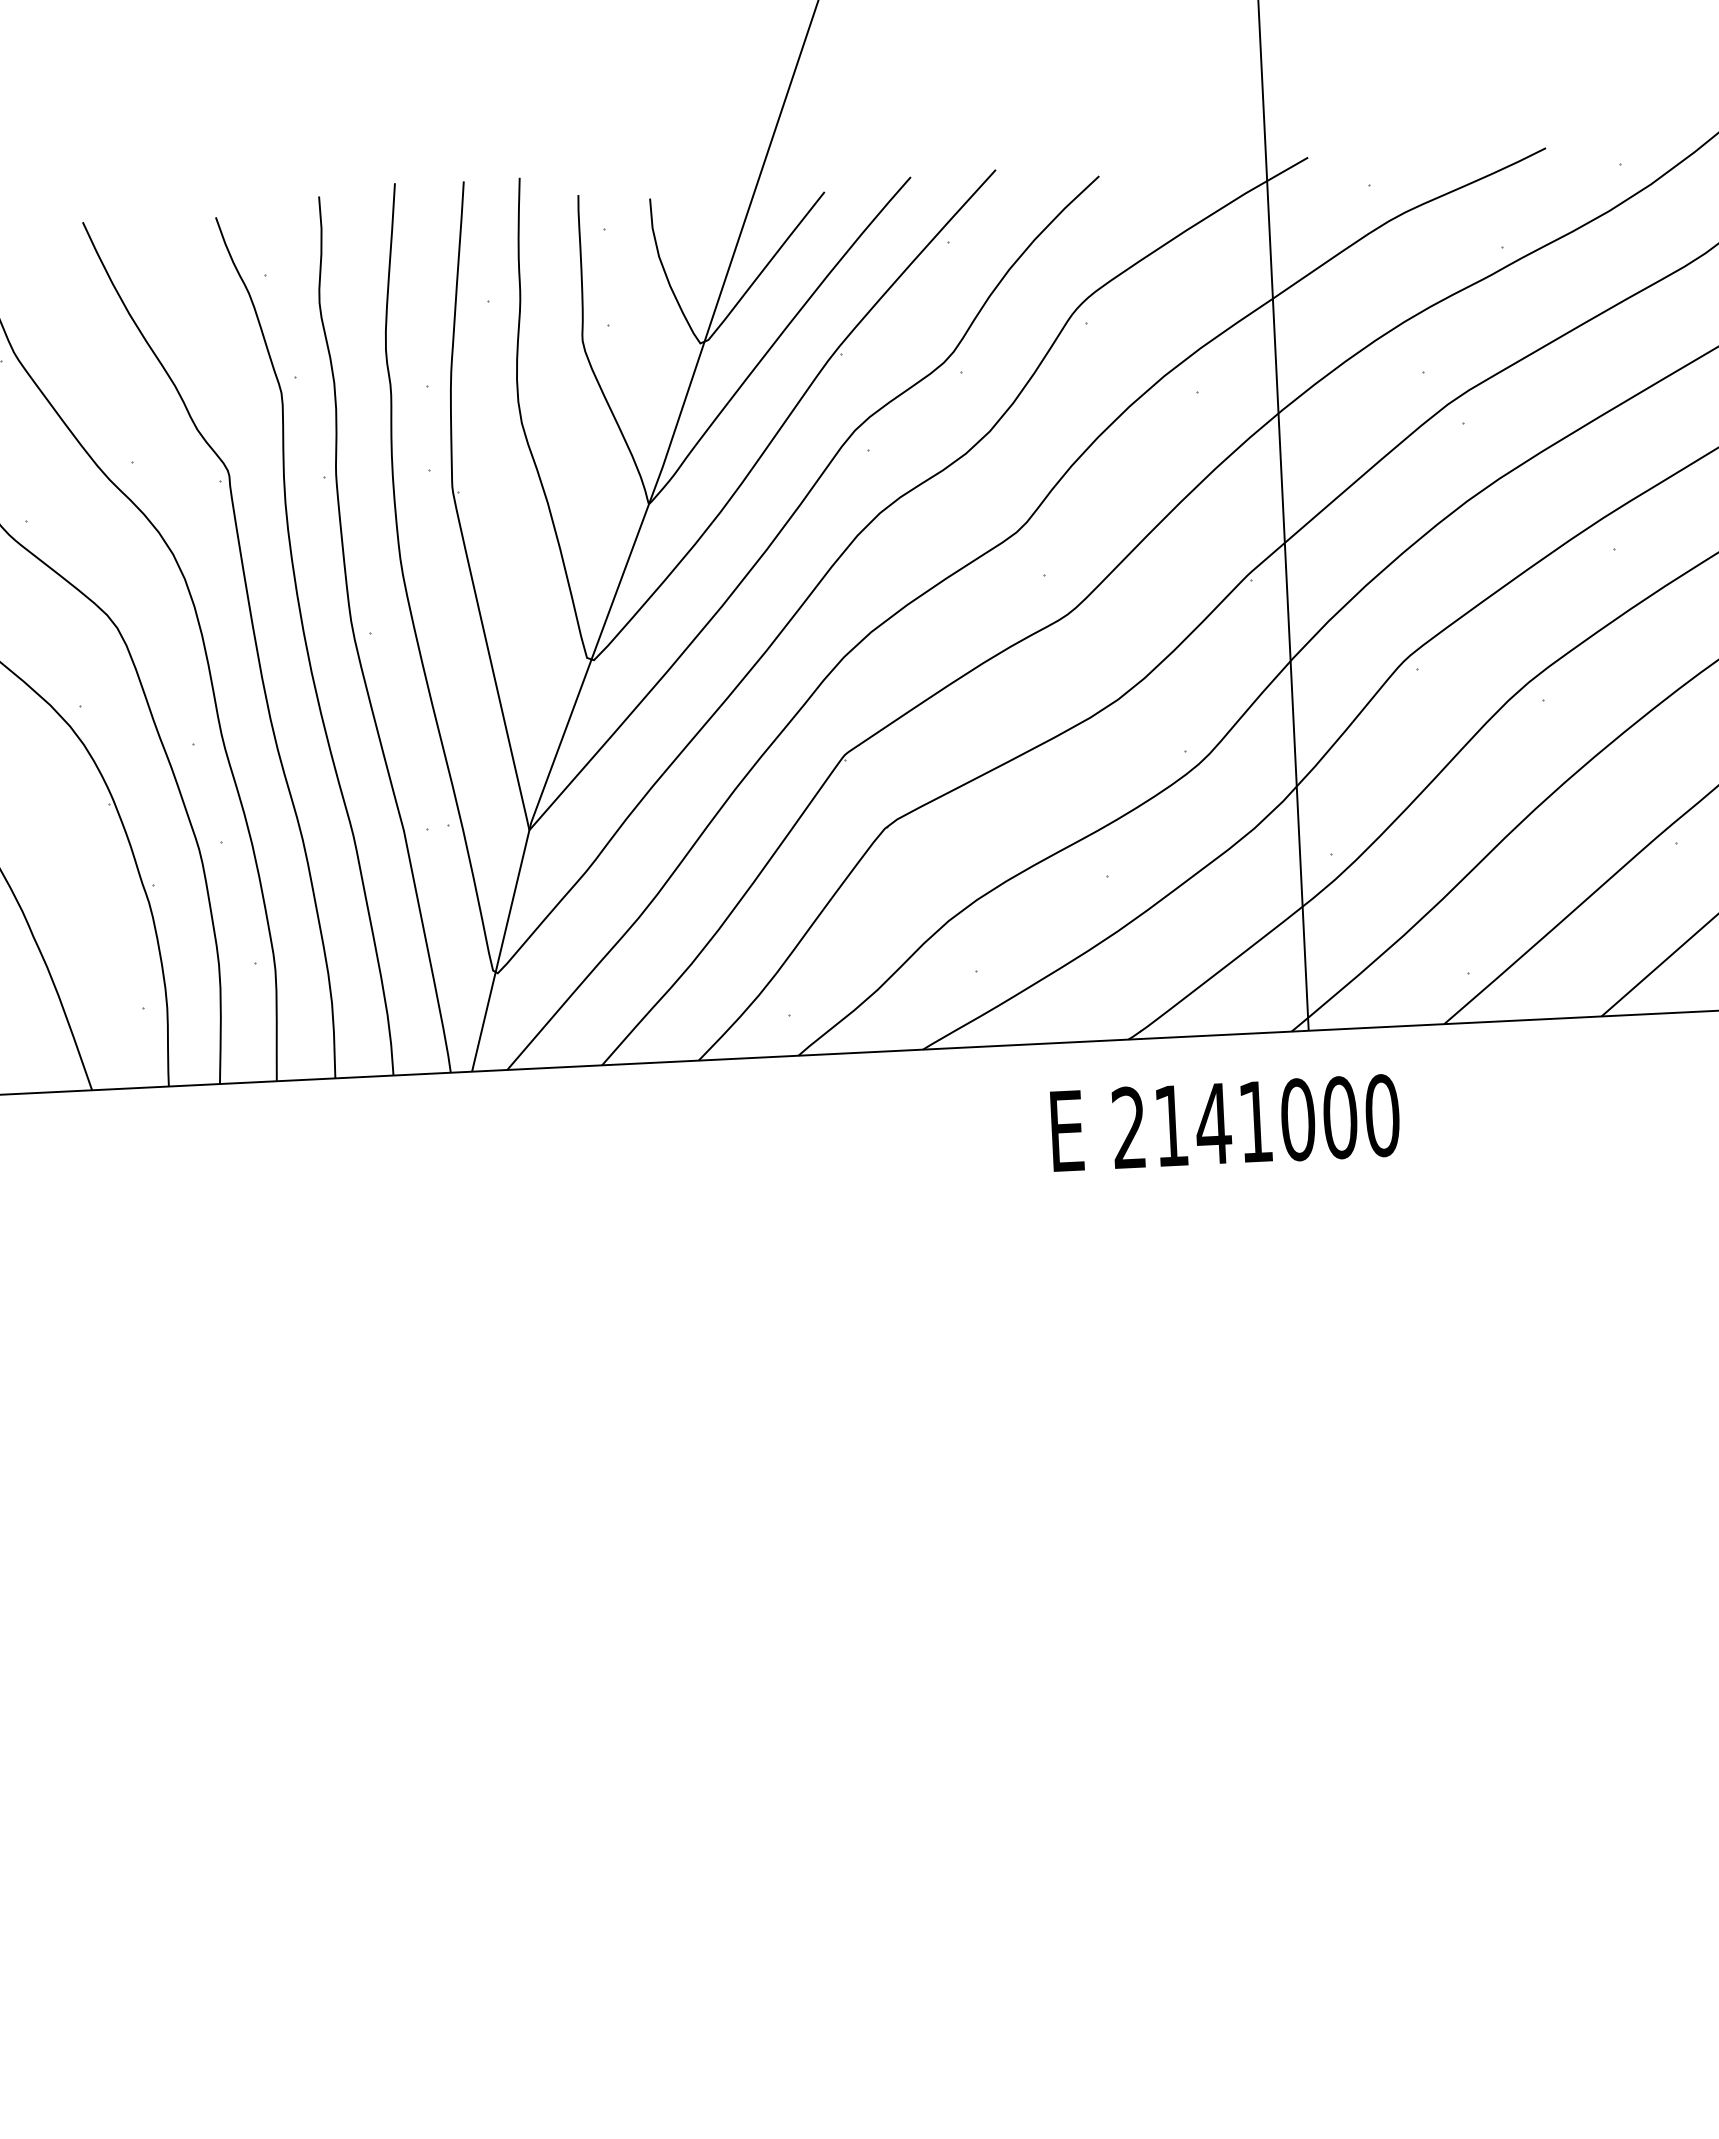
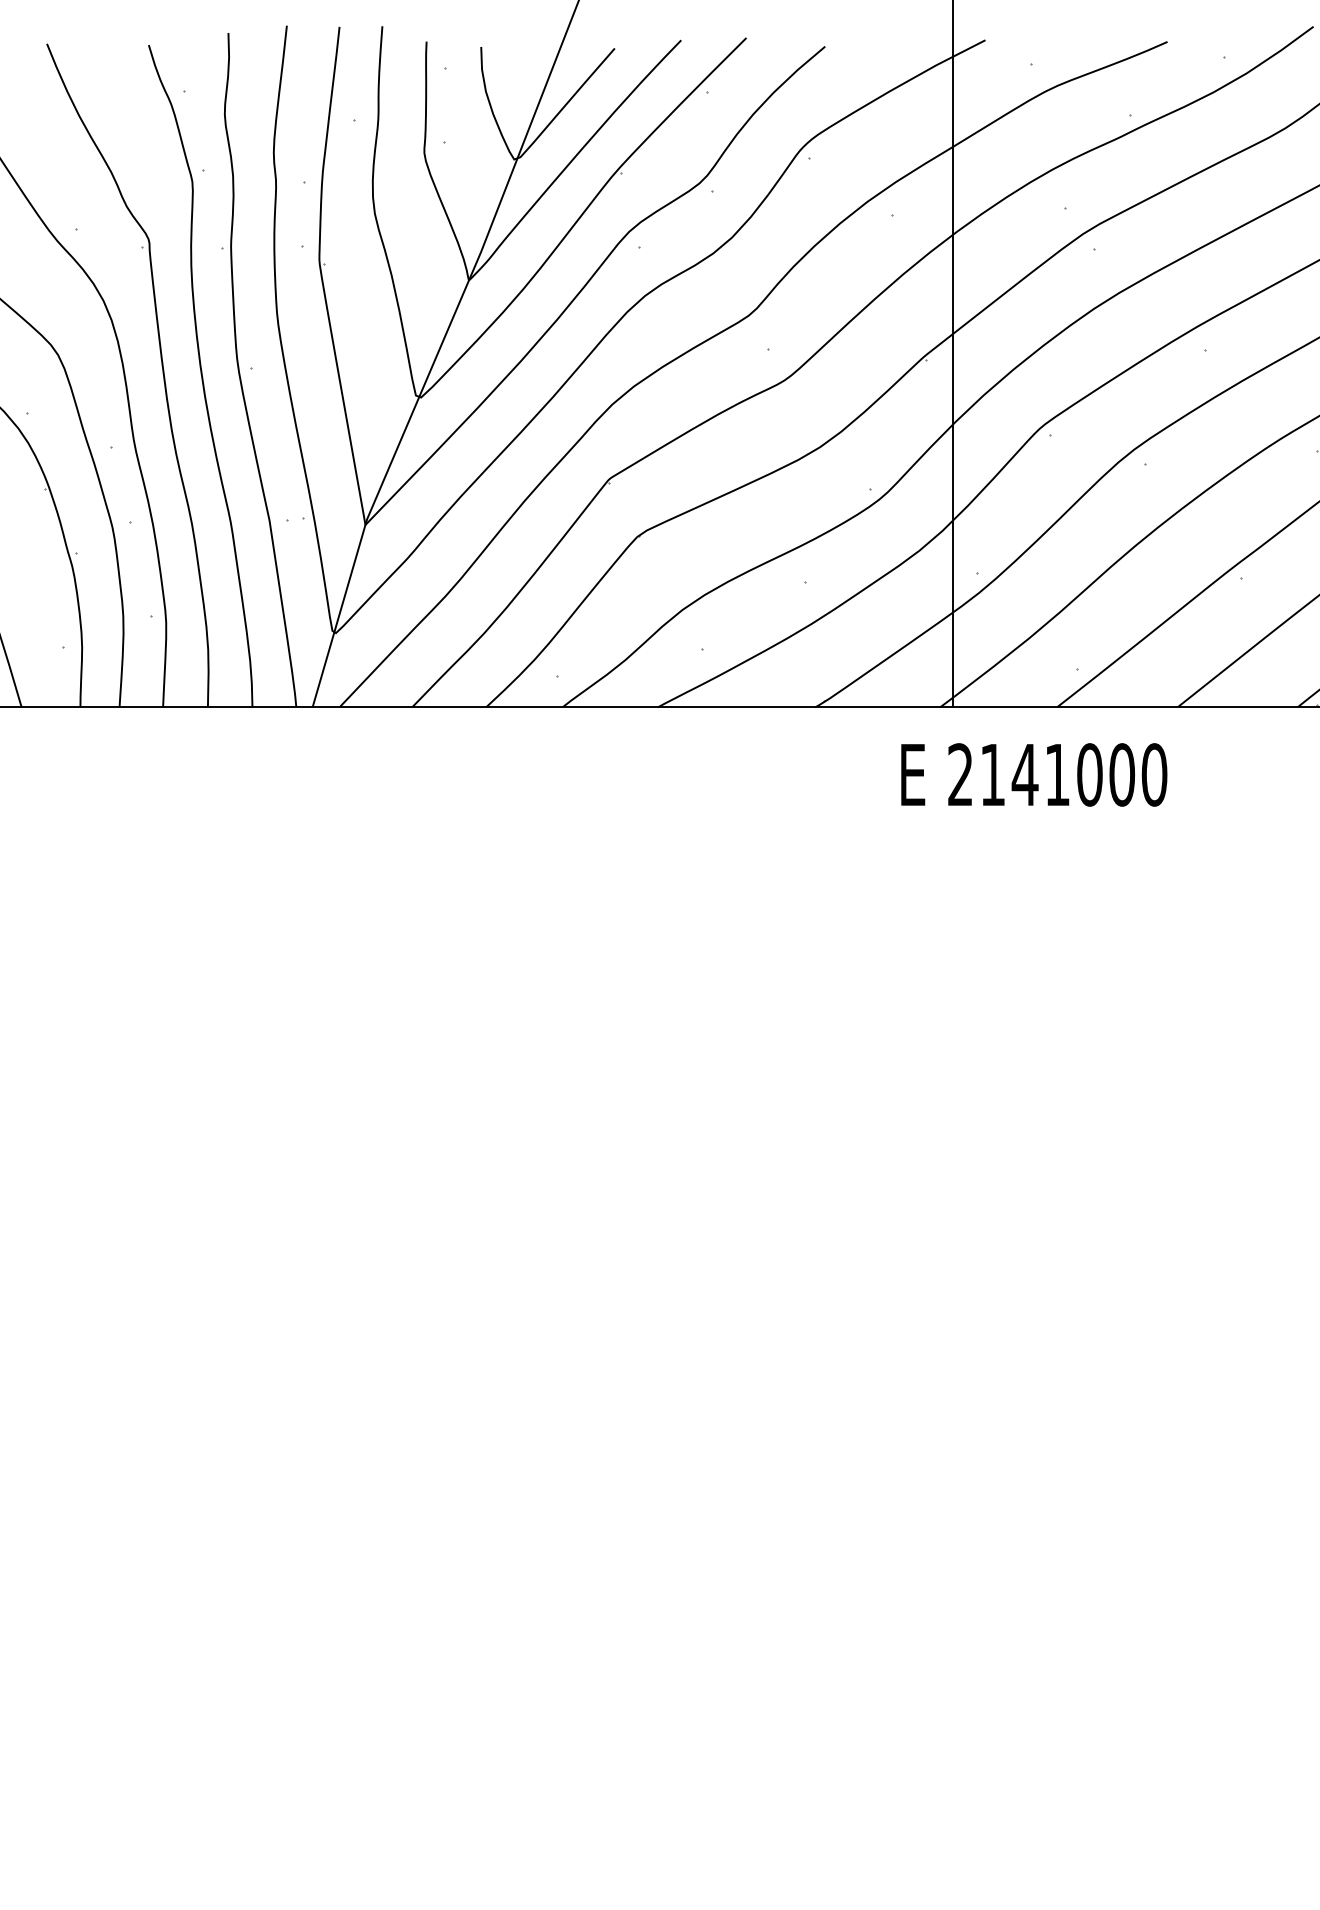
text: (1225, 1122) -> (1034, 774), moved

